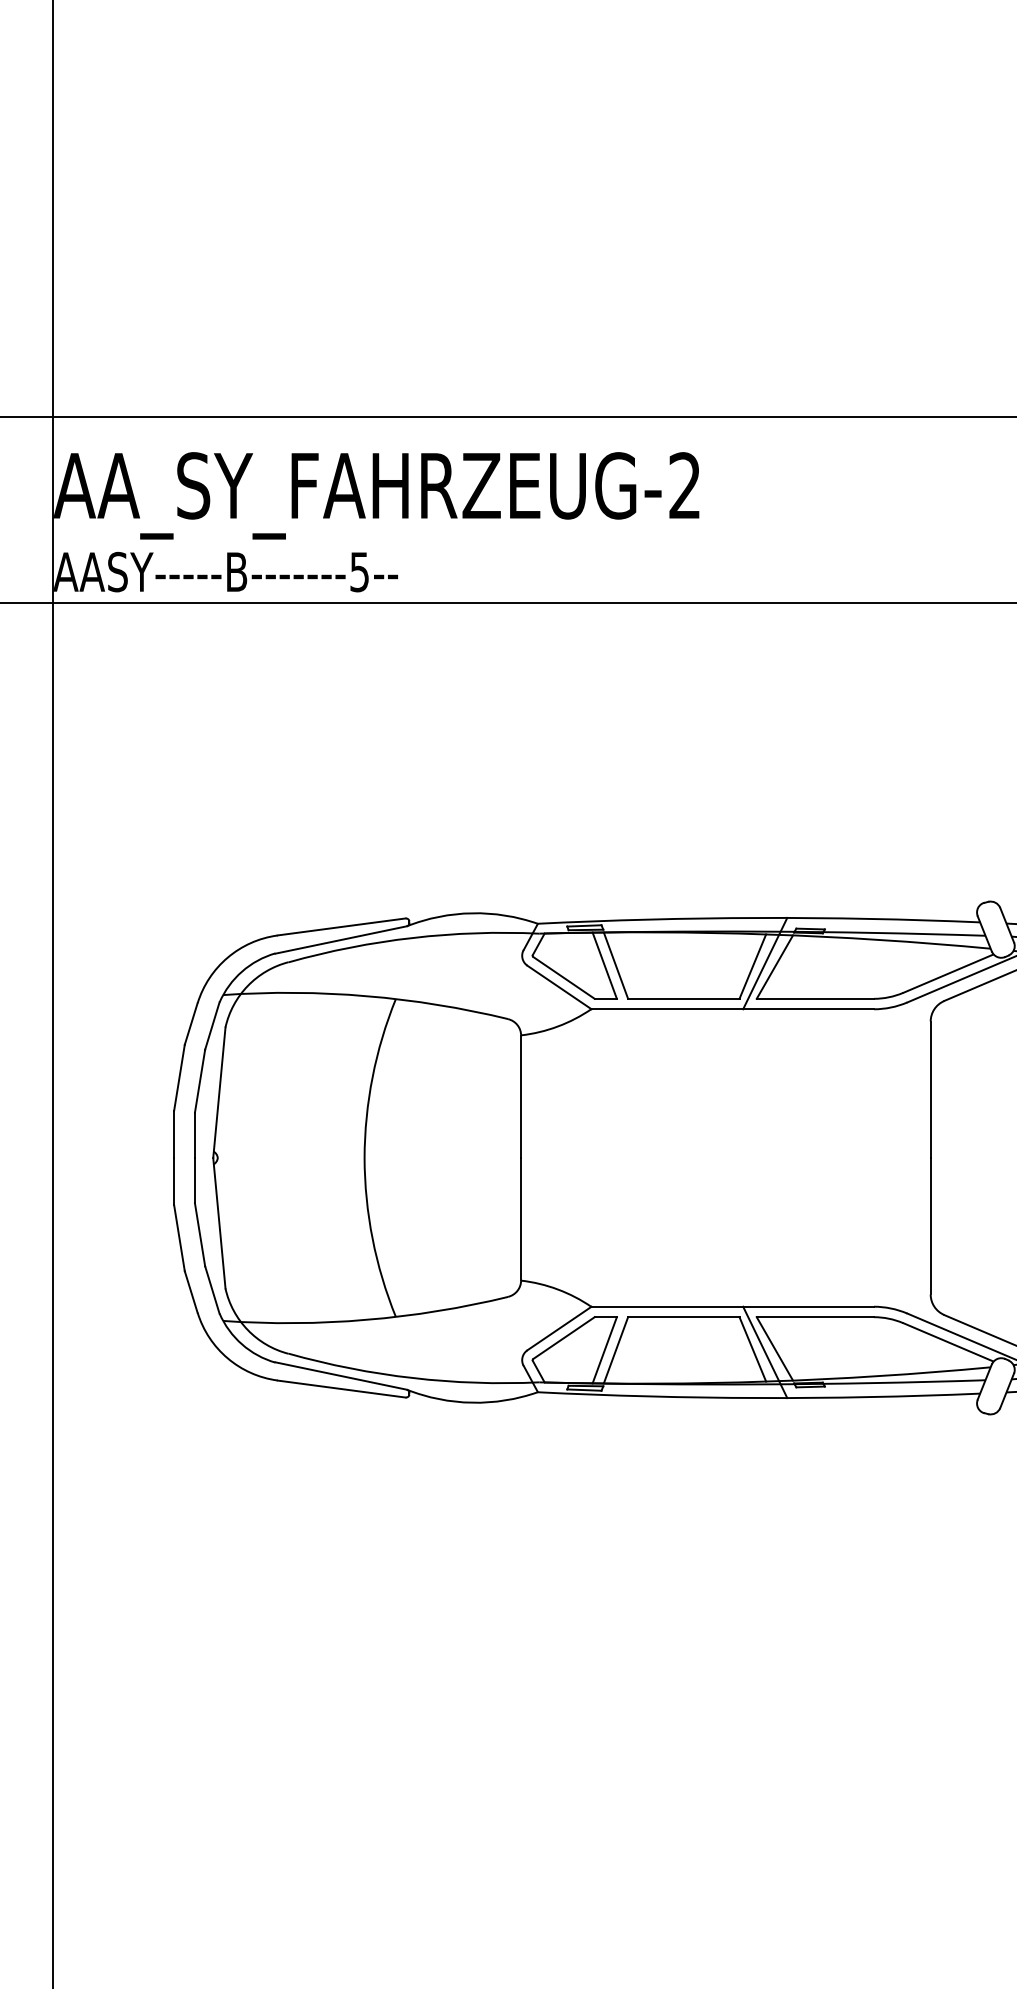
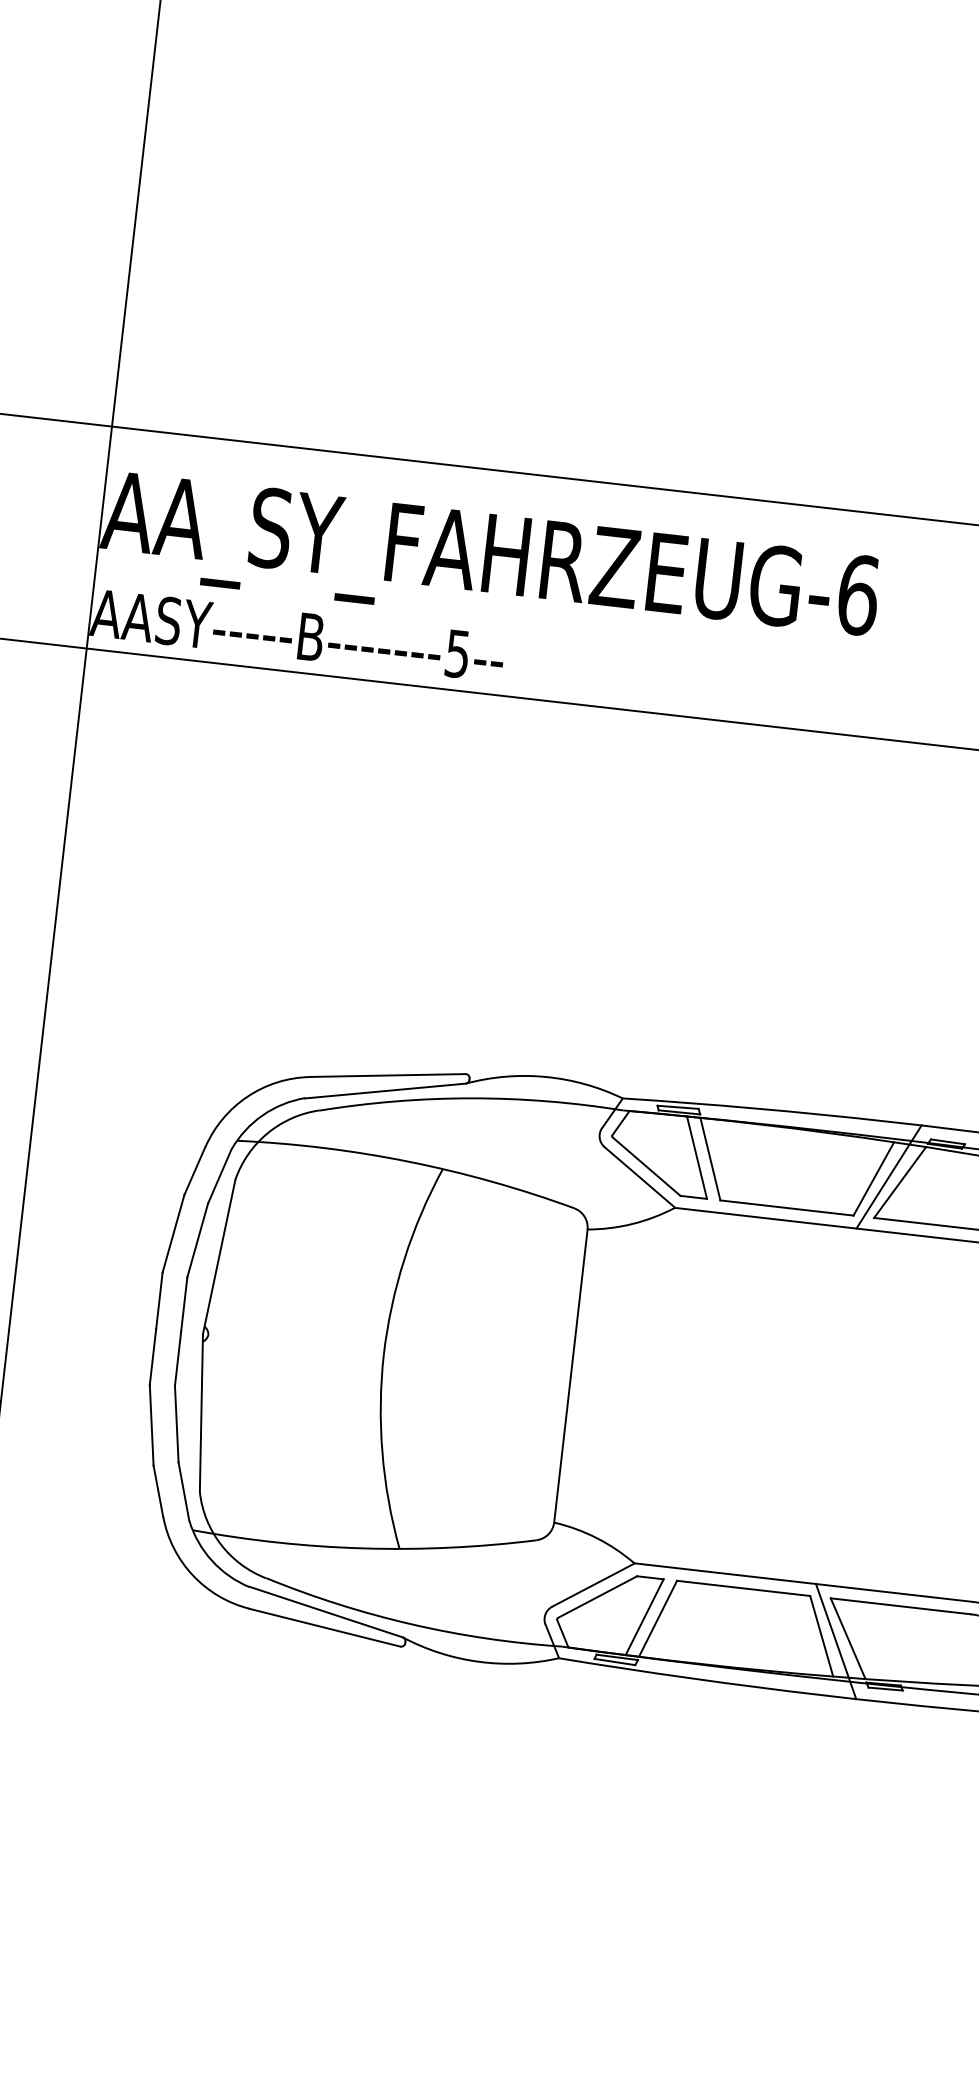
text: (685, 485) -> (858, 594), AA_SY_FAHRZEUG-2 -> AA_SY_FAHRZEUG-6

